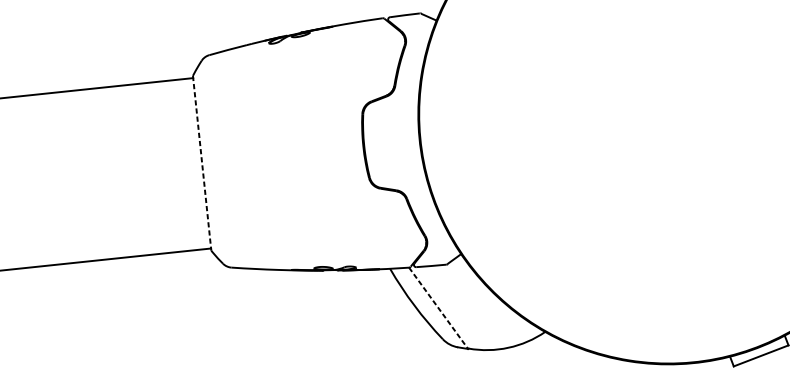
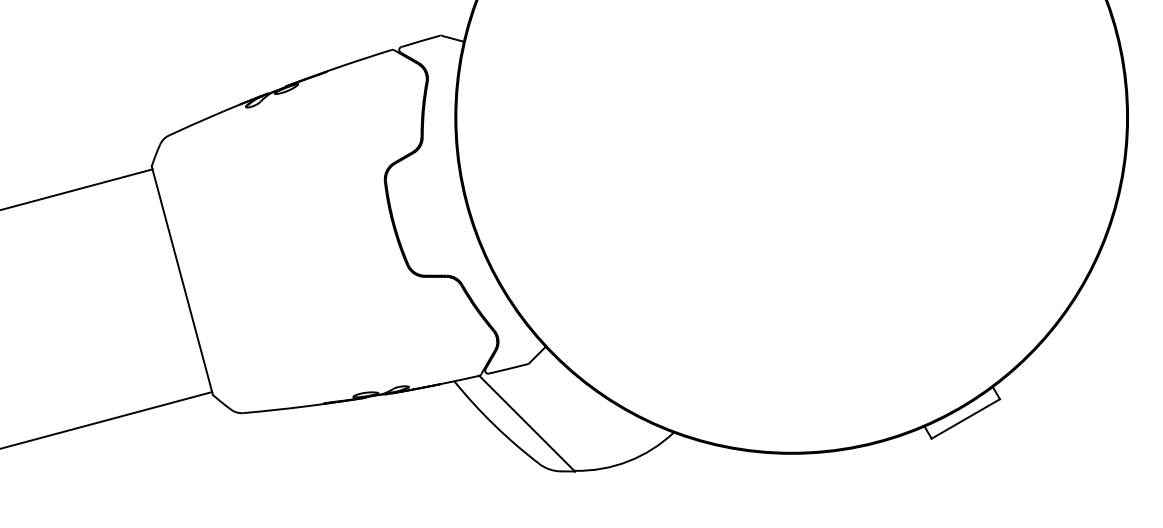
line: (202, 163) -> (182, 281), dashed -> solid
line: (438, 308) -> (527, 423), dashed -> solid

